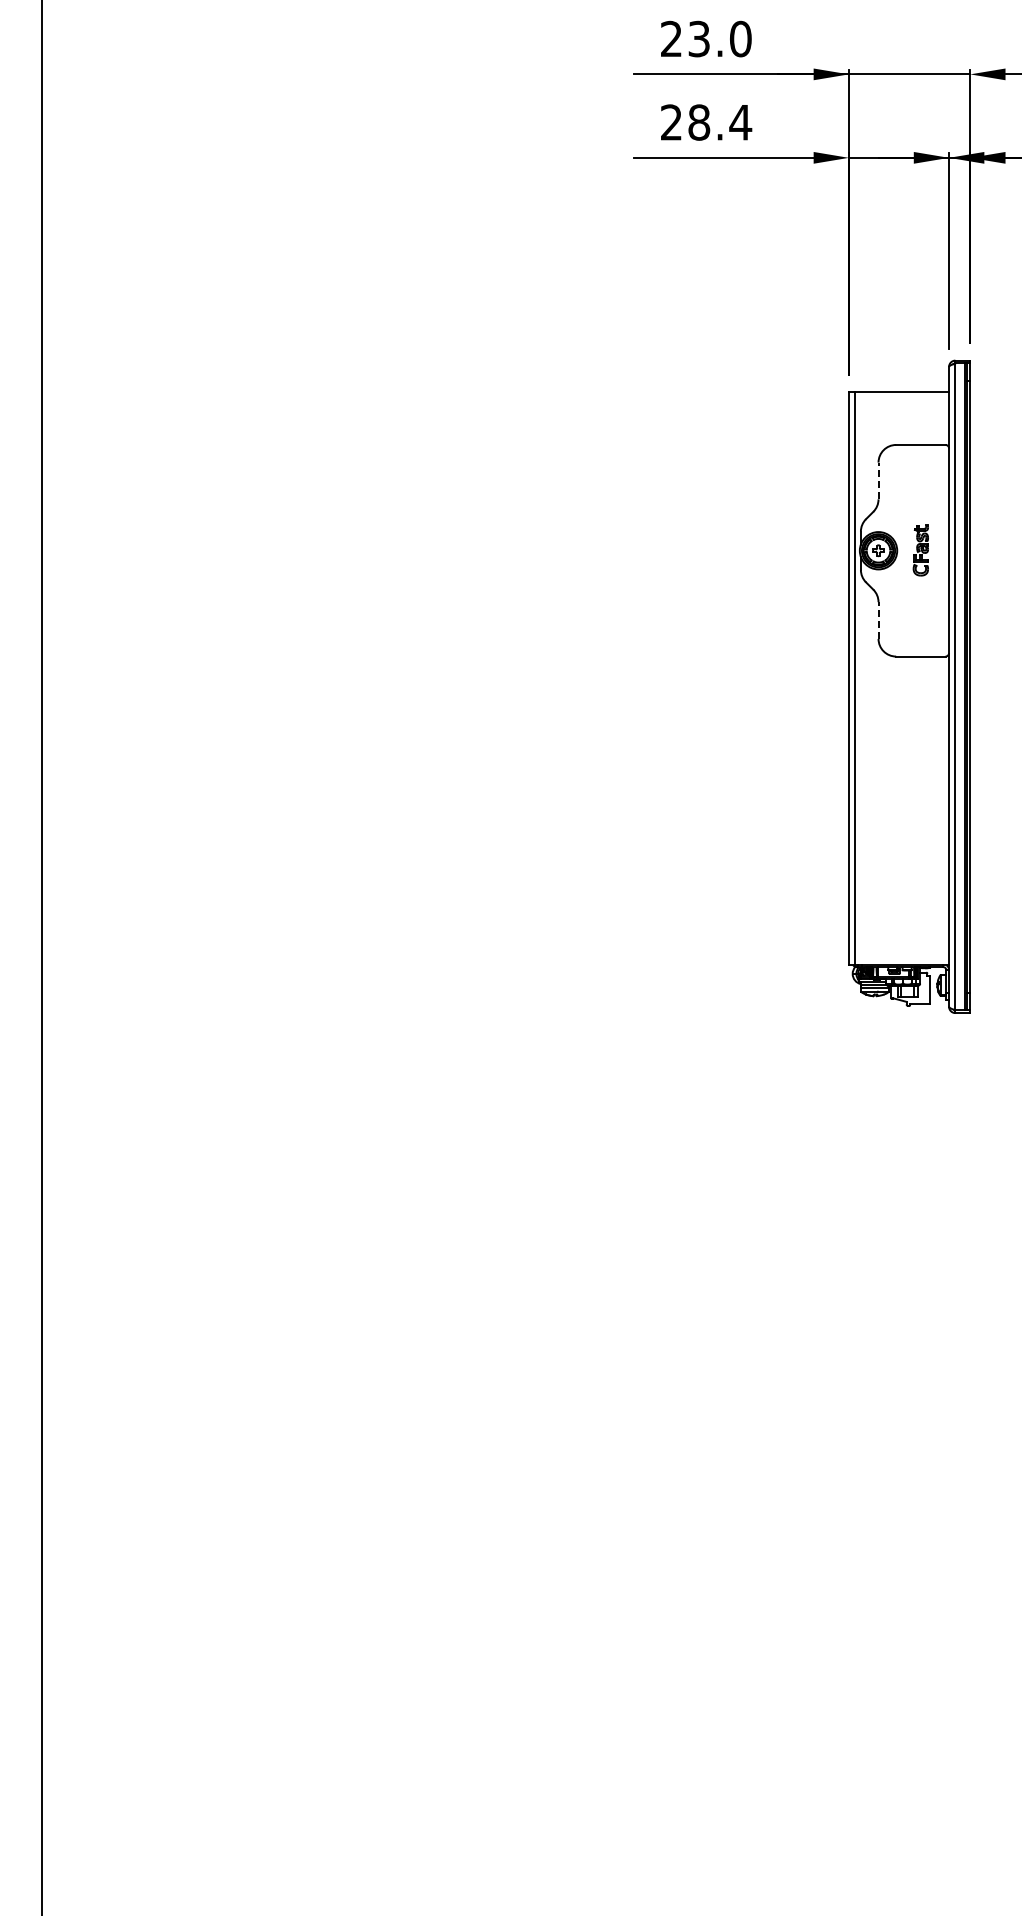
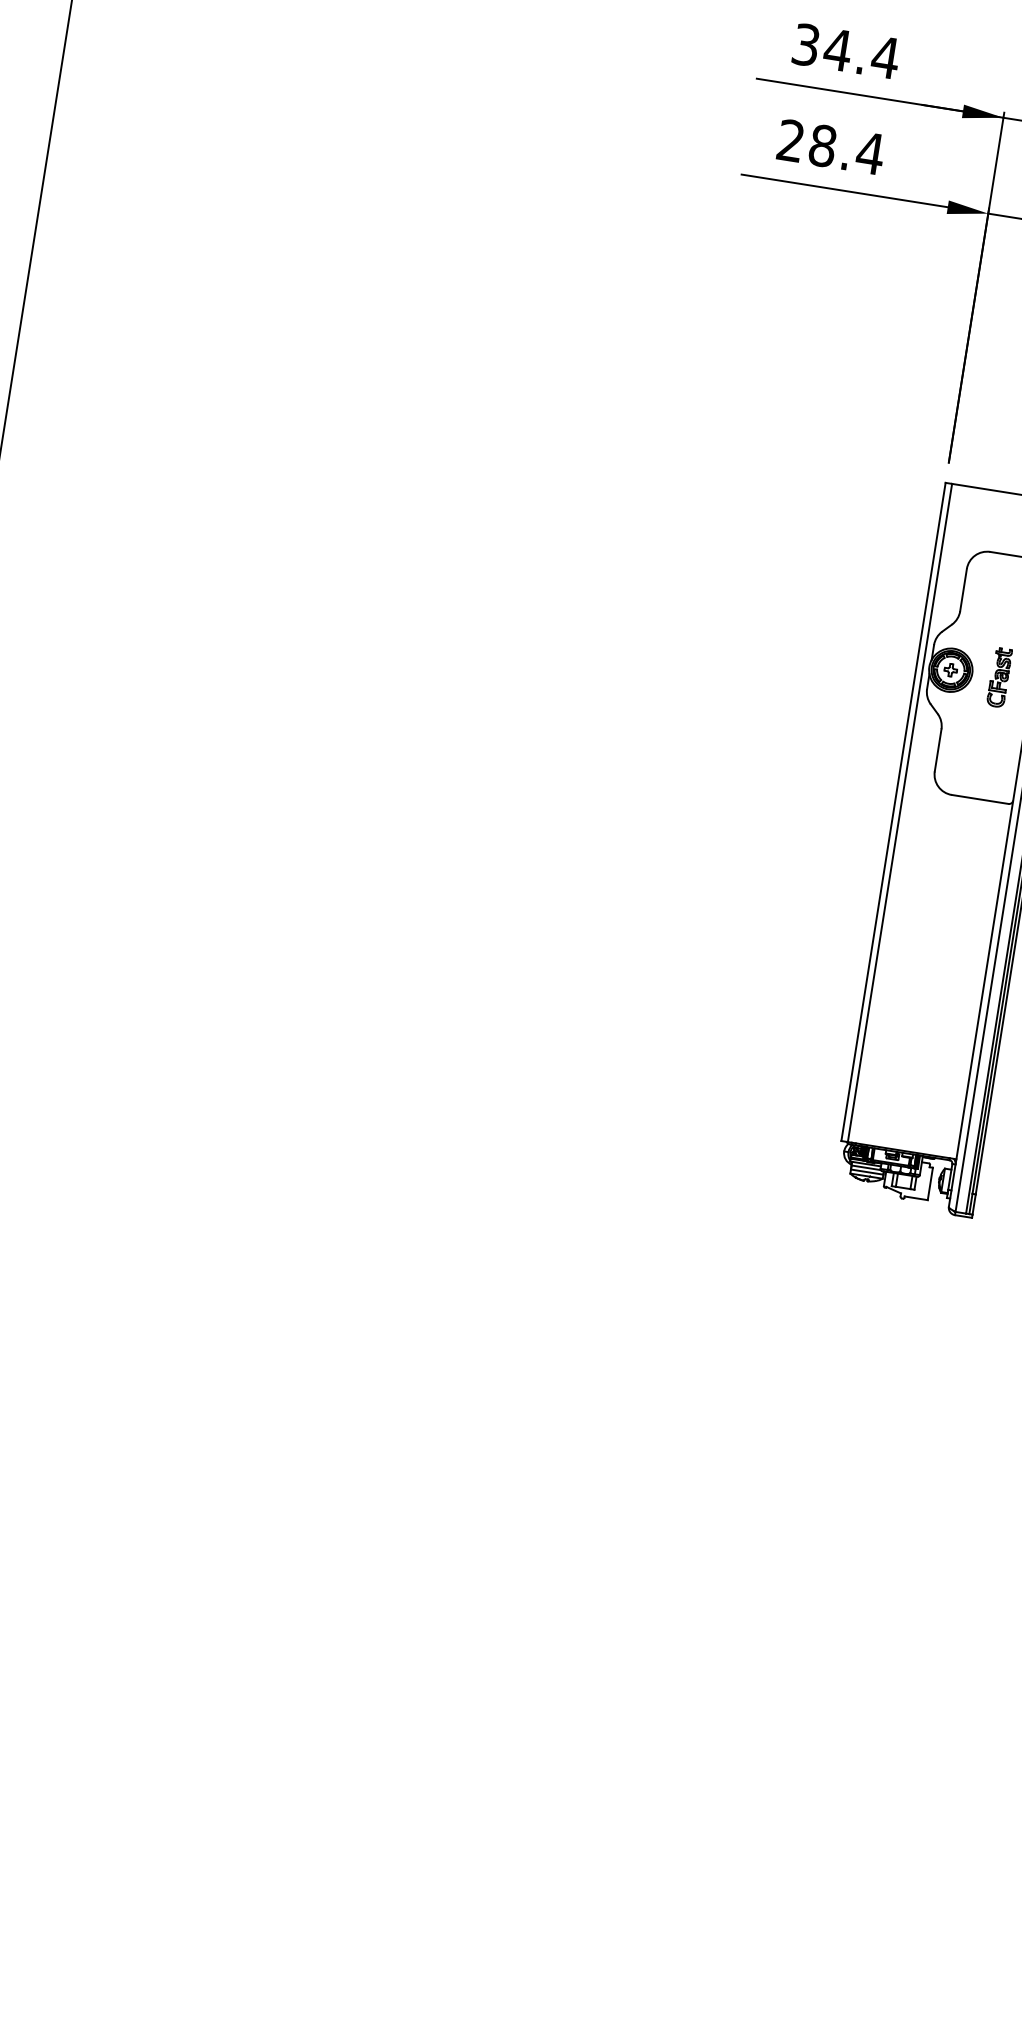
text: (706, 38) -> (846, 50), 23.0 -> 34.4
line: (878, 480) -> (963, 589), dashed -> solid
line: (878, 620) -> (938, 750), dashed -> solid

